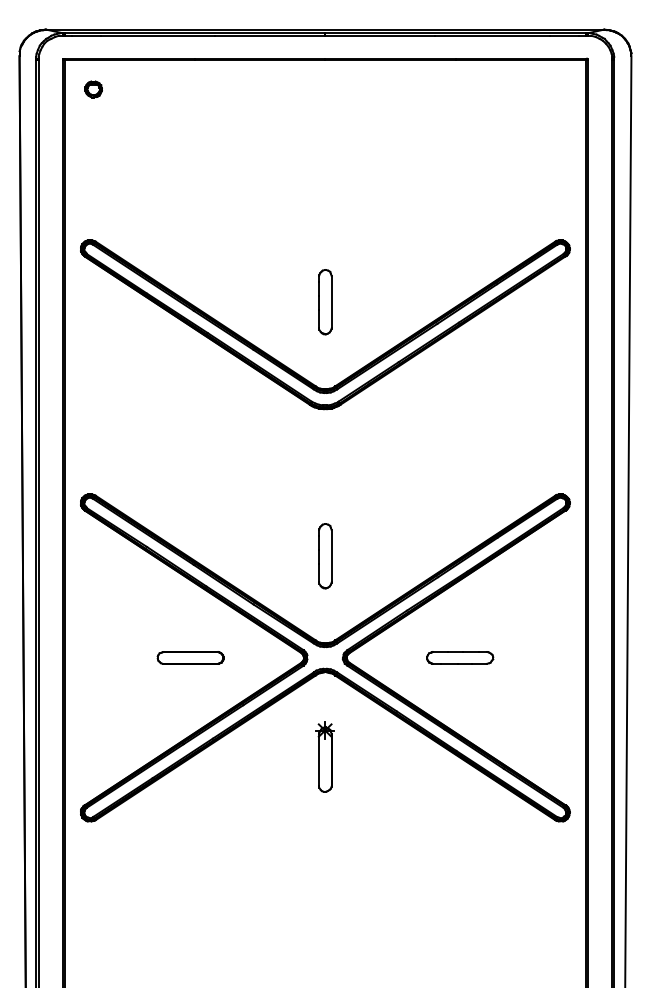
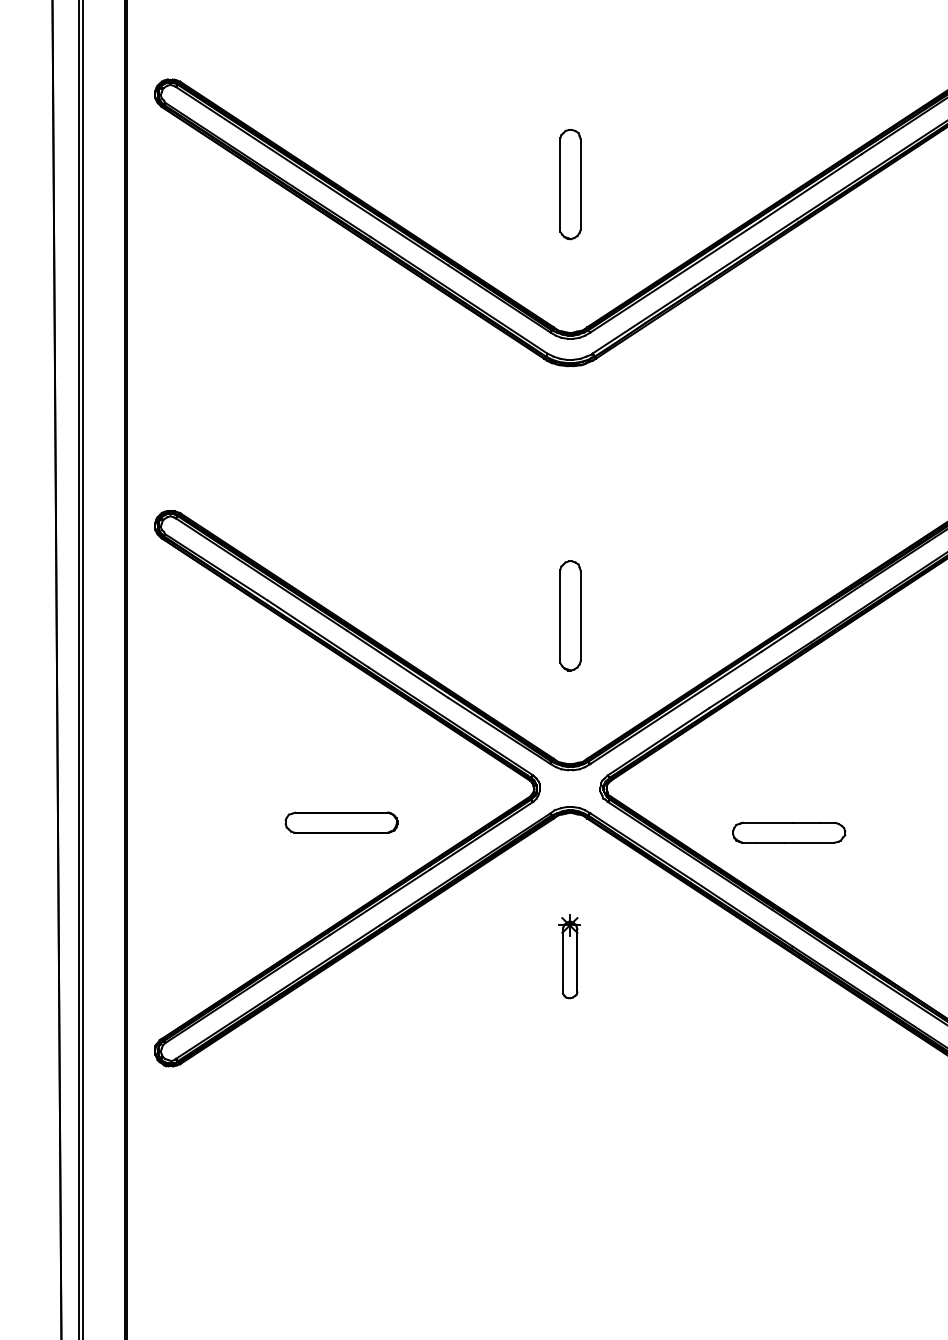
part: (190, 657) -> (341, 821), moved
part: (460, 657) -> (789, 832), moved
part: (324, 756) -> (568, 956), size x0.7

